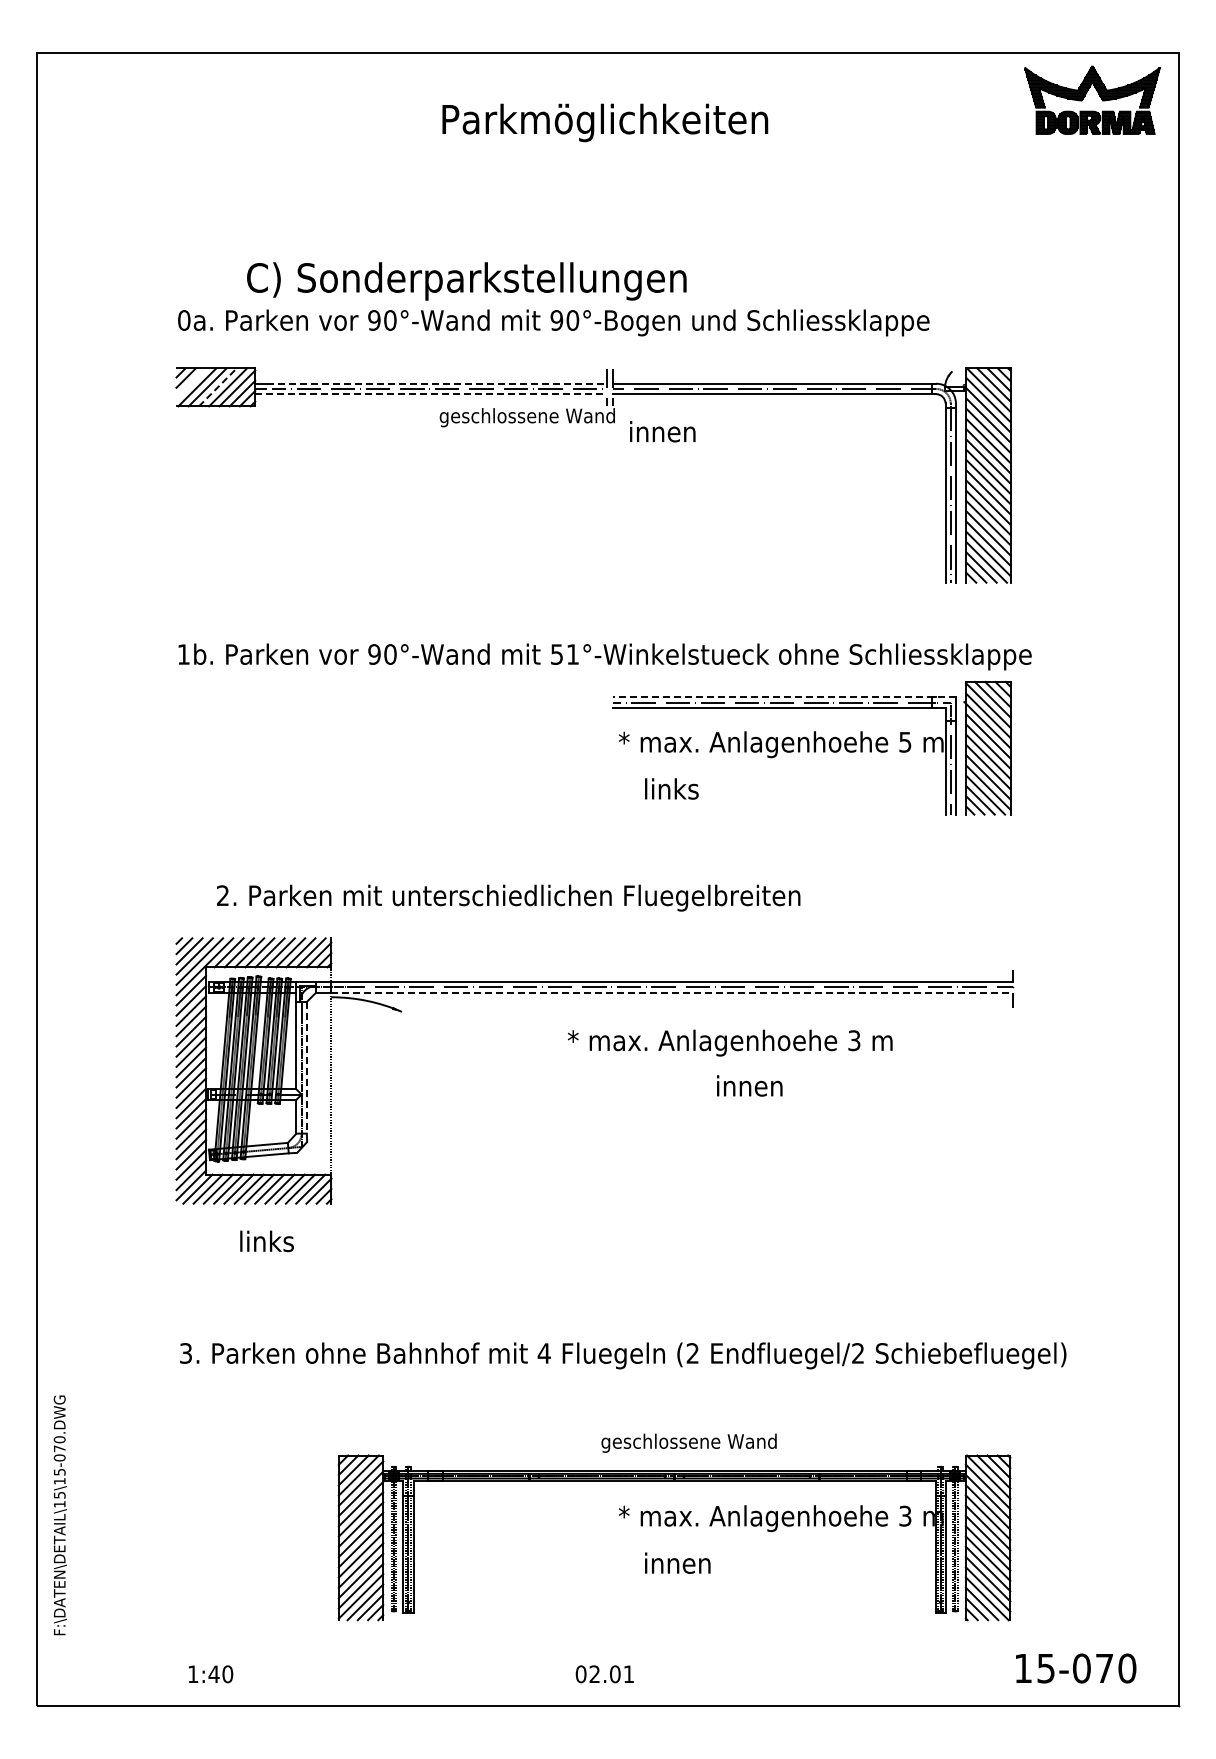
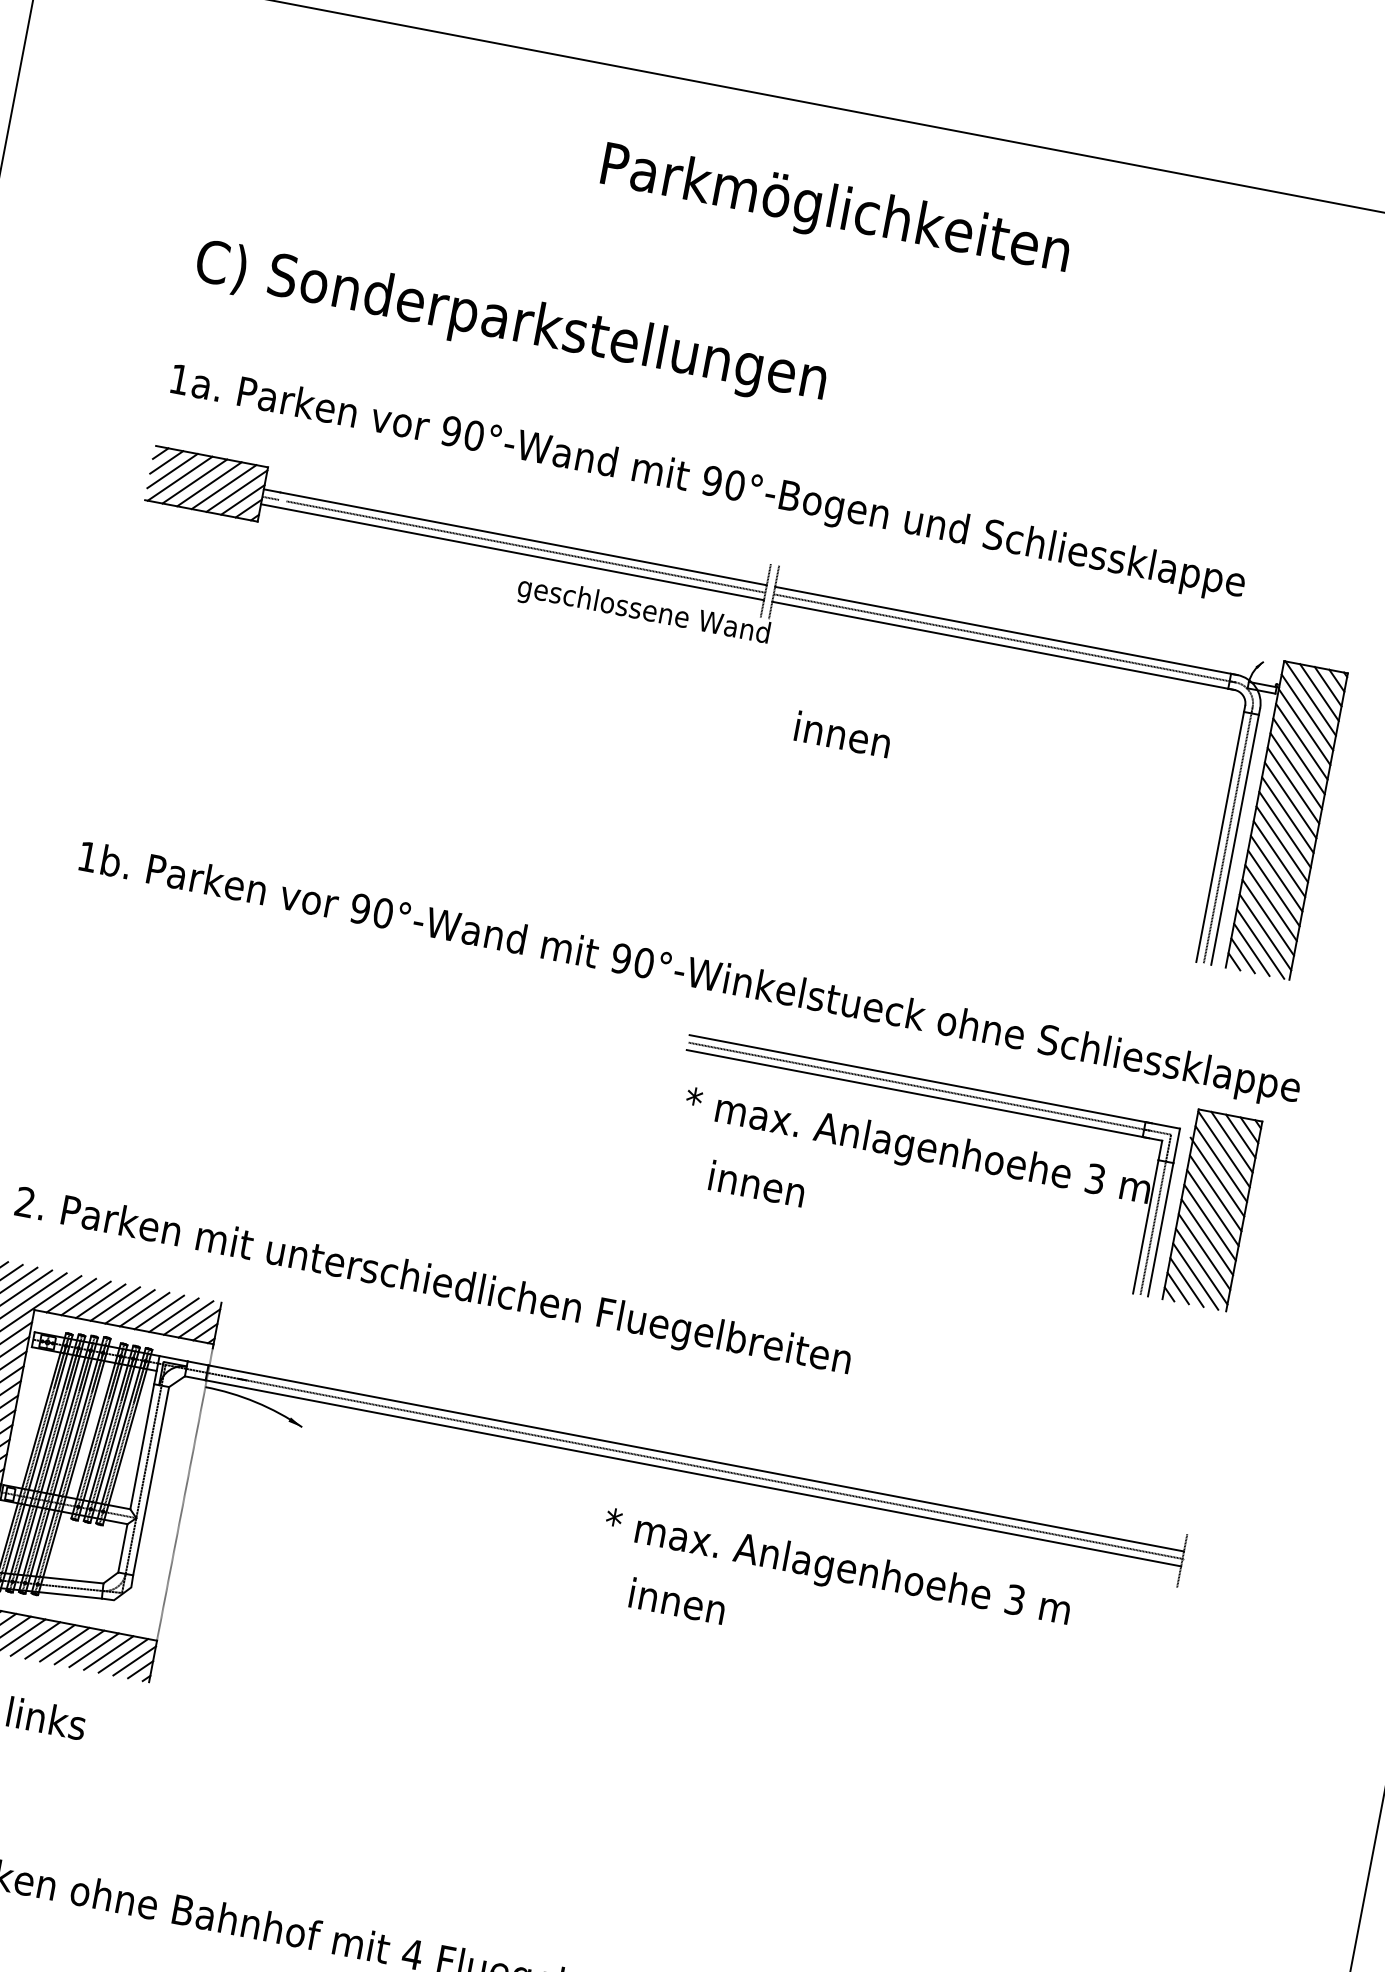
text: (466, 281) -> (510, 324), moved
text: (184, 320) -> (179, 379), 0a. -> 1a.
line: (191, 382) -> (173, 470), added
line: (437, 383) -> (524, 538), dashed -> solid
line: (217, 387) -> (208, 484), dashed -> solid
line: (431, 394) -> (512, 552), dashed -> solid
text: (662, 431) -> (842, 734), moved
text: (564, 654) -> (632, 960), 51°-Winkelstueck -> 90°-Winkelstueck
line: (784, 697) -> (934, 1082), dashed -> solid
text: (905, 741) -> (1095, 1178), 5 -> 3
text: (677, 788) -> (757, 1183), links -> innen
text: (508, 897) -> (432, 1282), moved
line: (672, 992) -> (694, 1473), dashed -> solid
text: (730, 1042) -> (837, 1568), moved
line: (306, 1067) -> (150, 1480), dashed -> solid
text: (749, 1085) -> (677, 1600), moved

